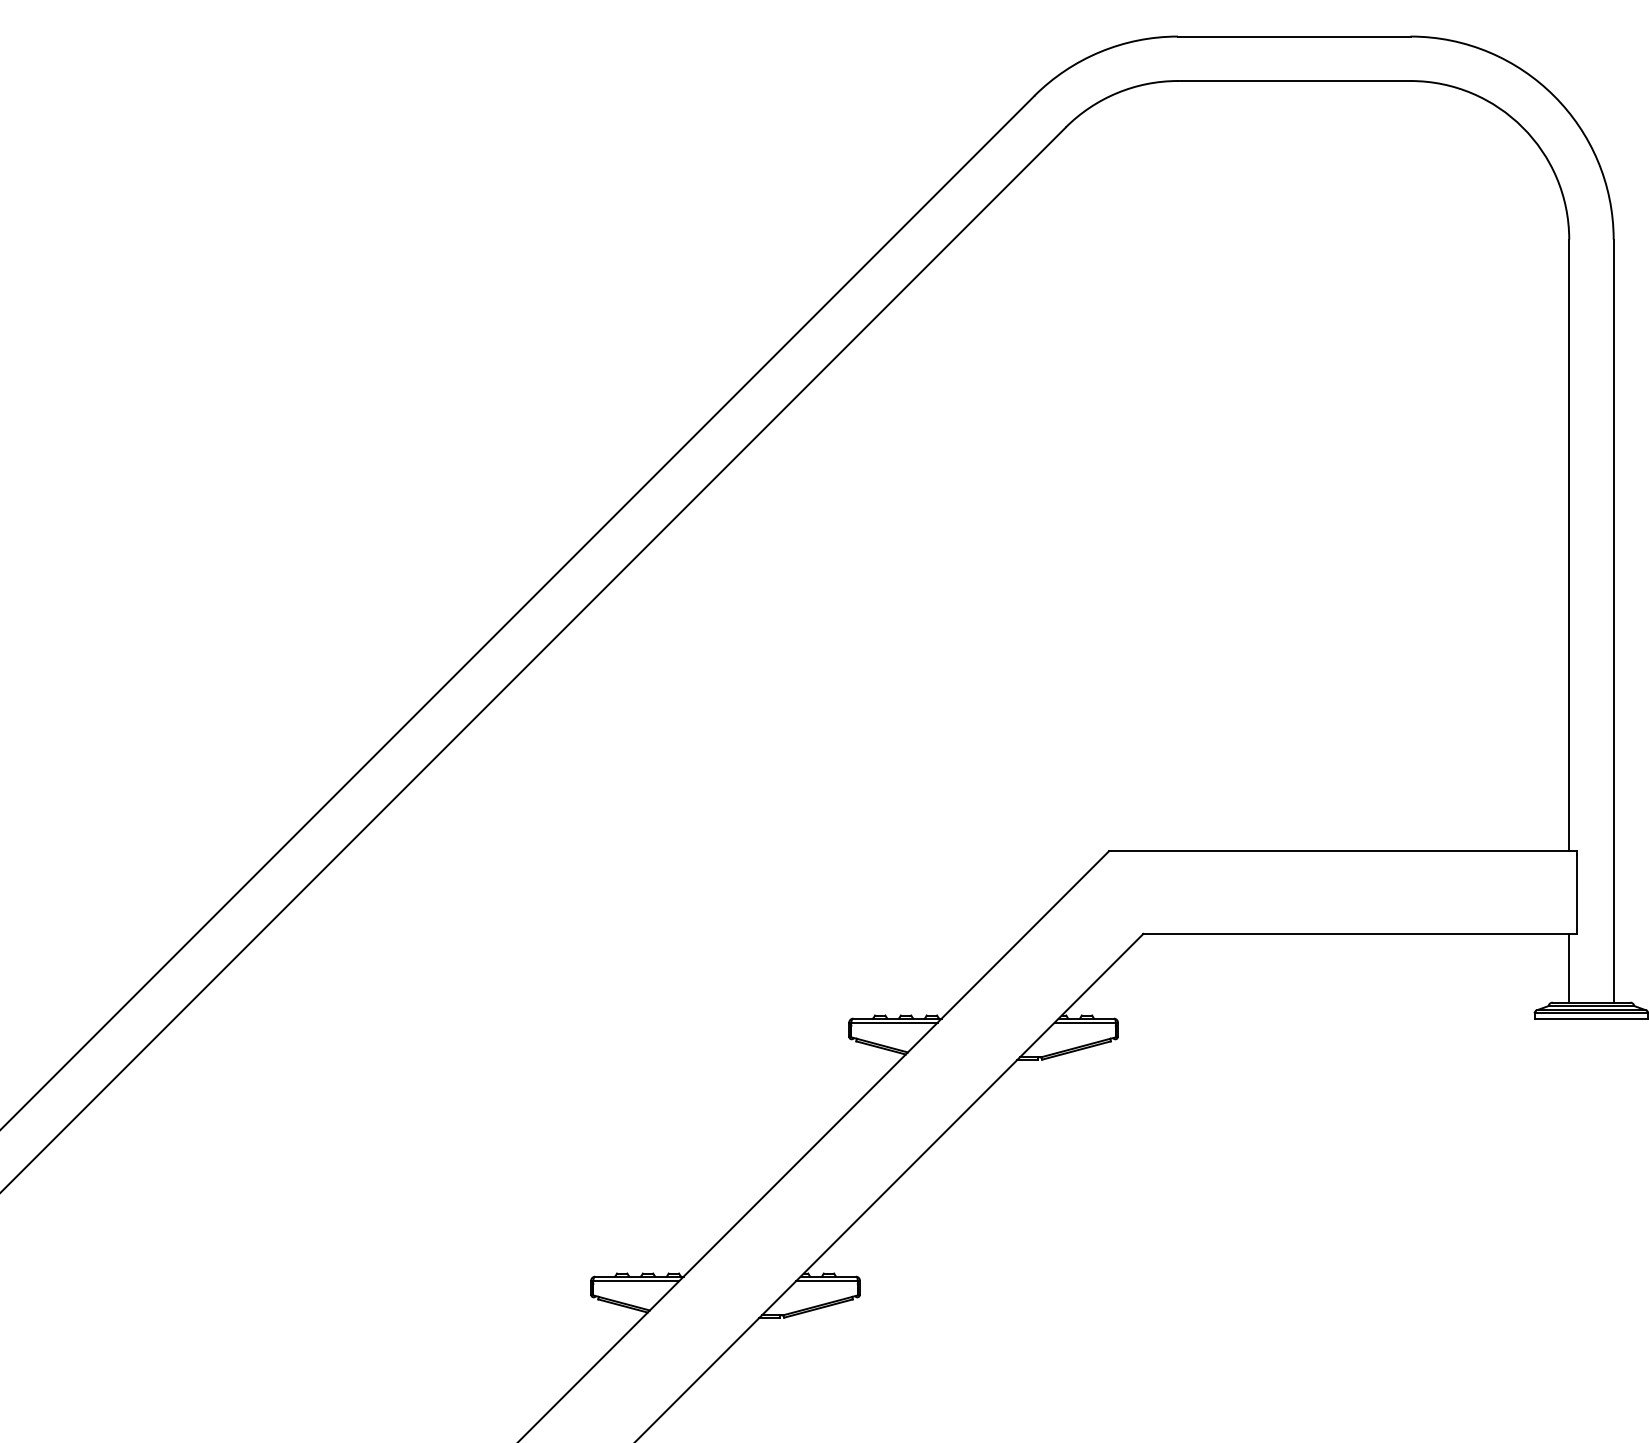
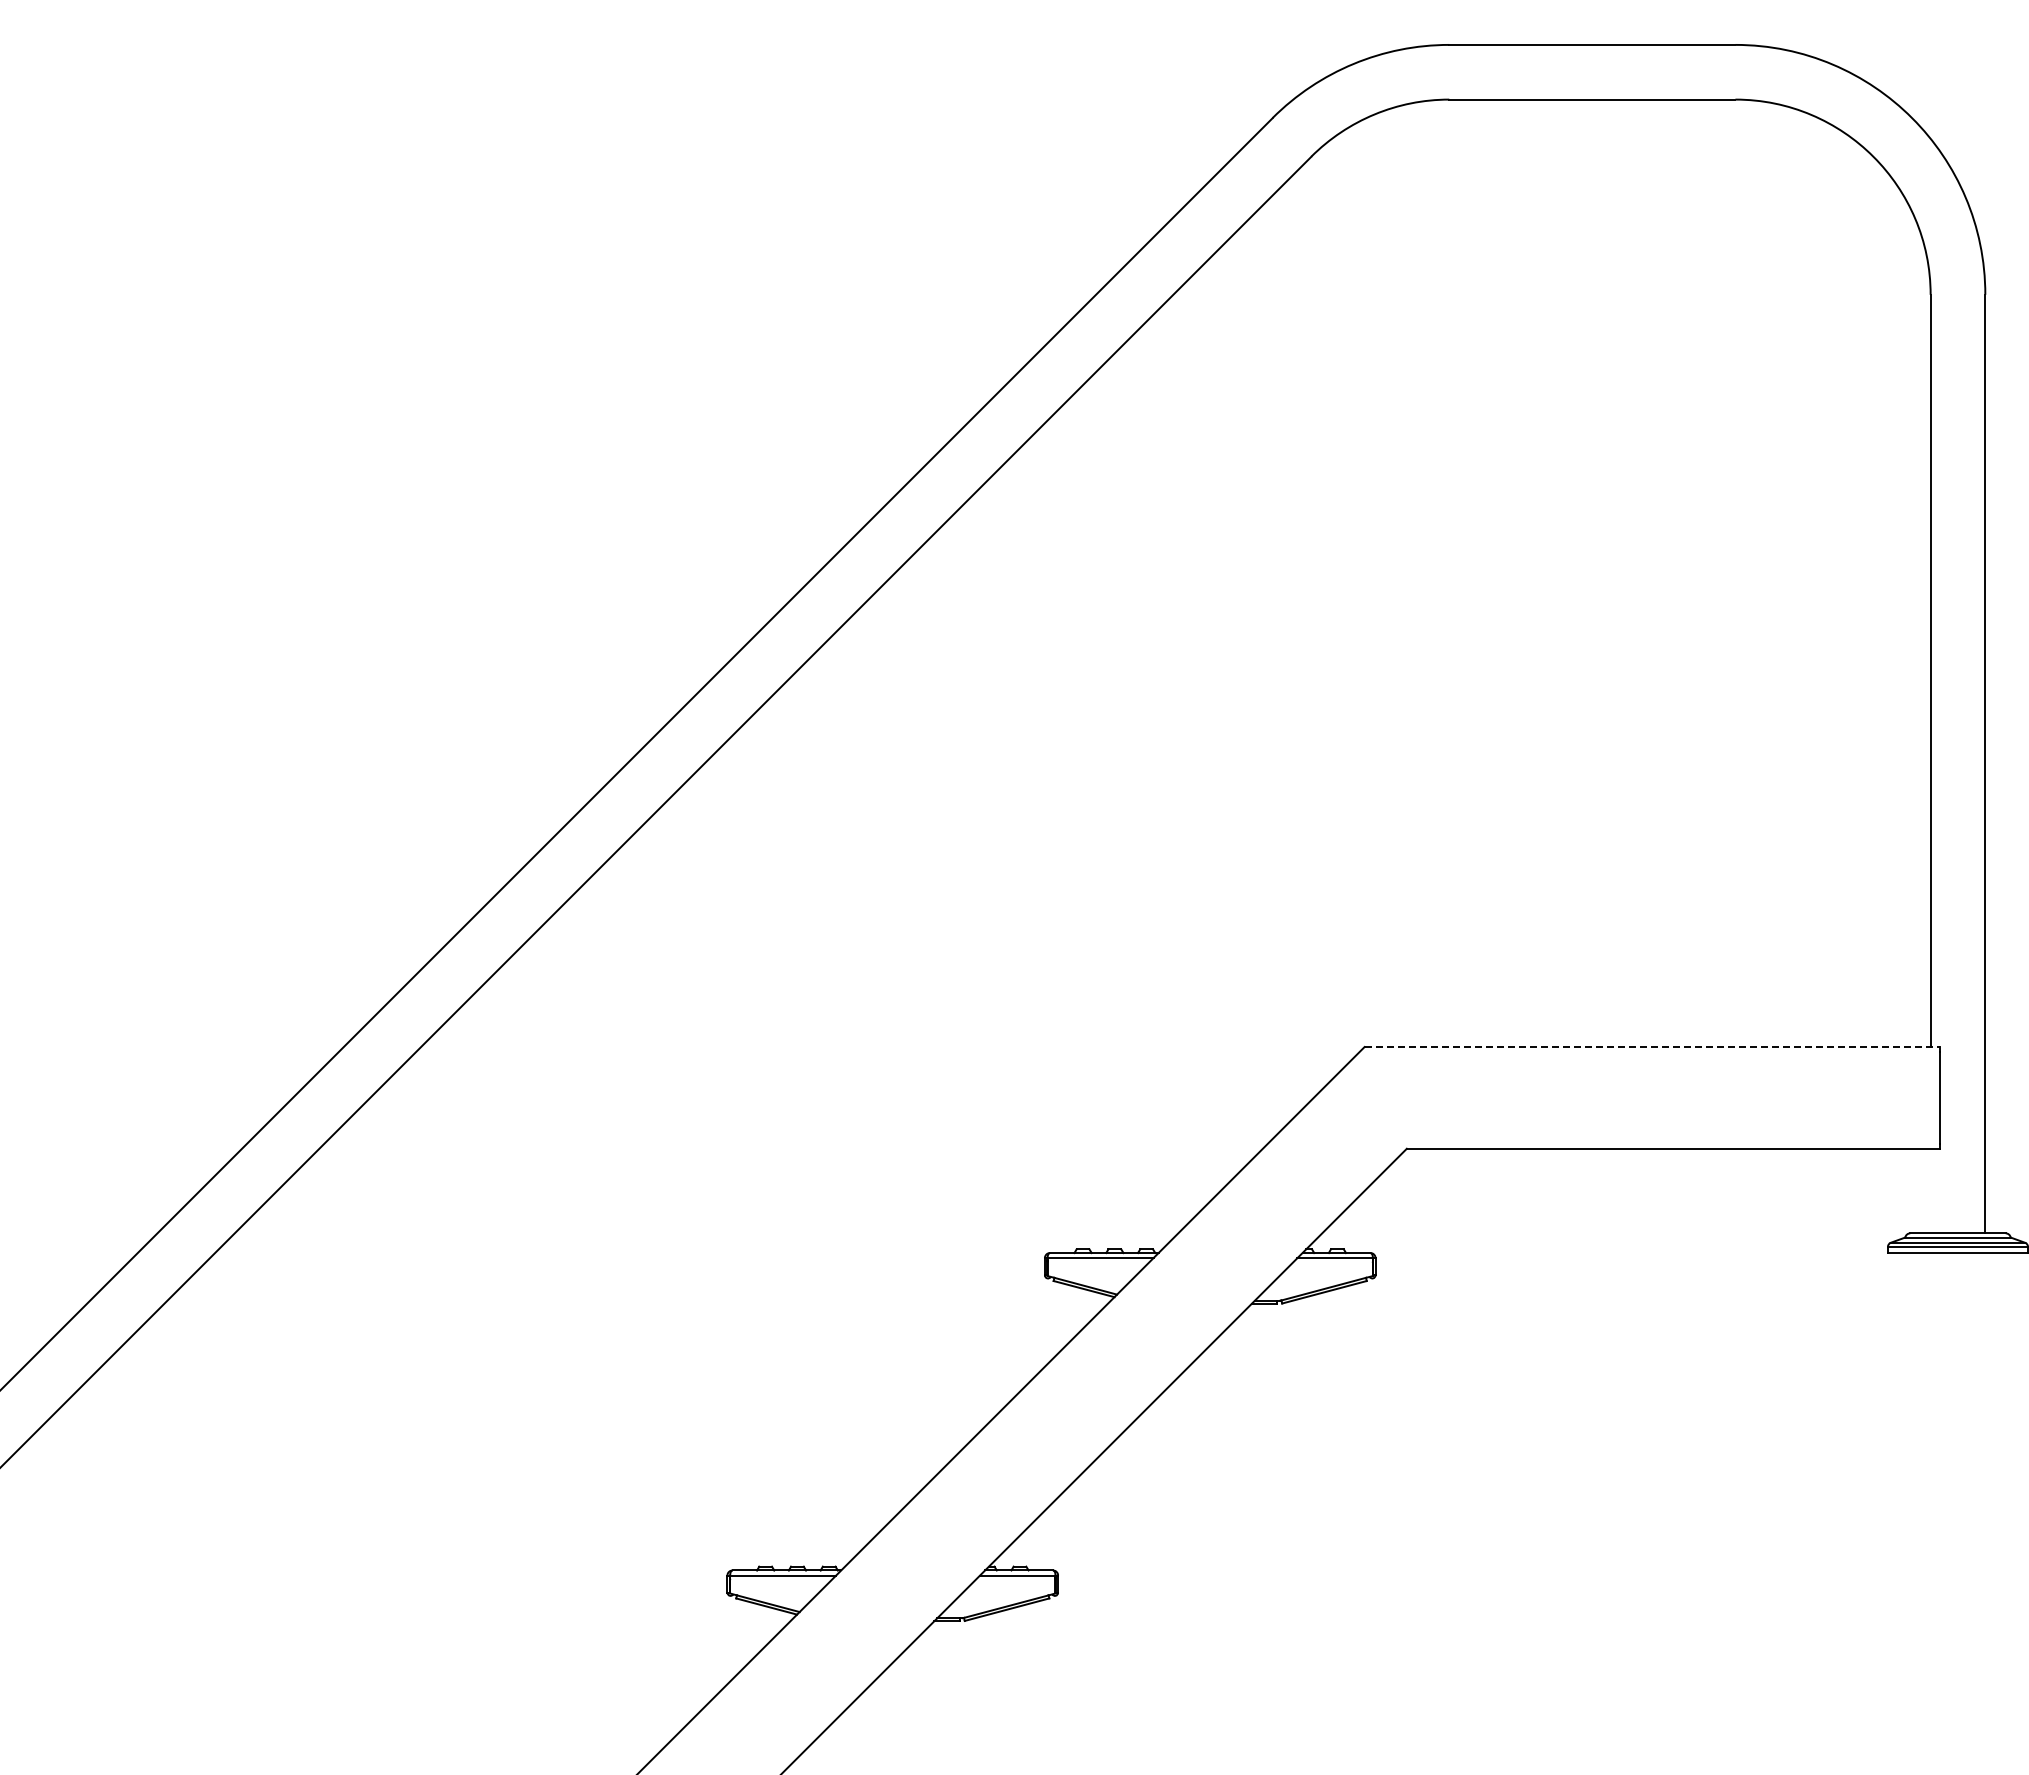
line: (1343, 851) -> (1652, 1047), solid -> dashed
line: (1569, 967) -> (1930, 1190), removed

